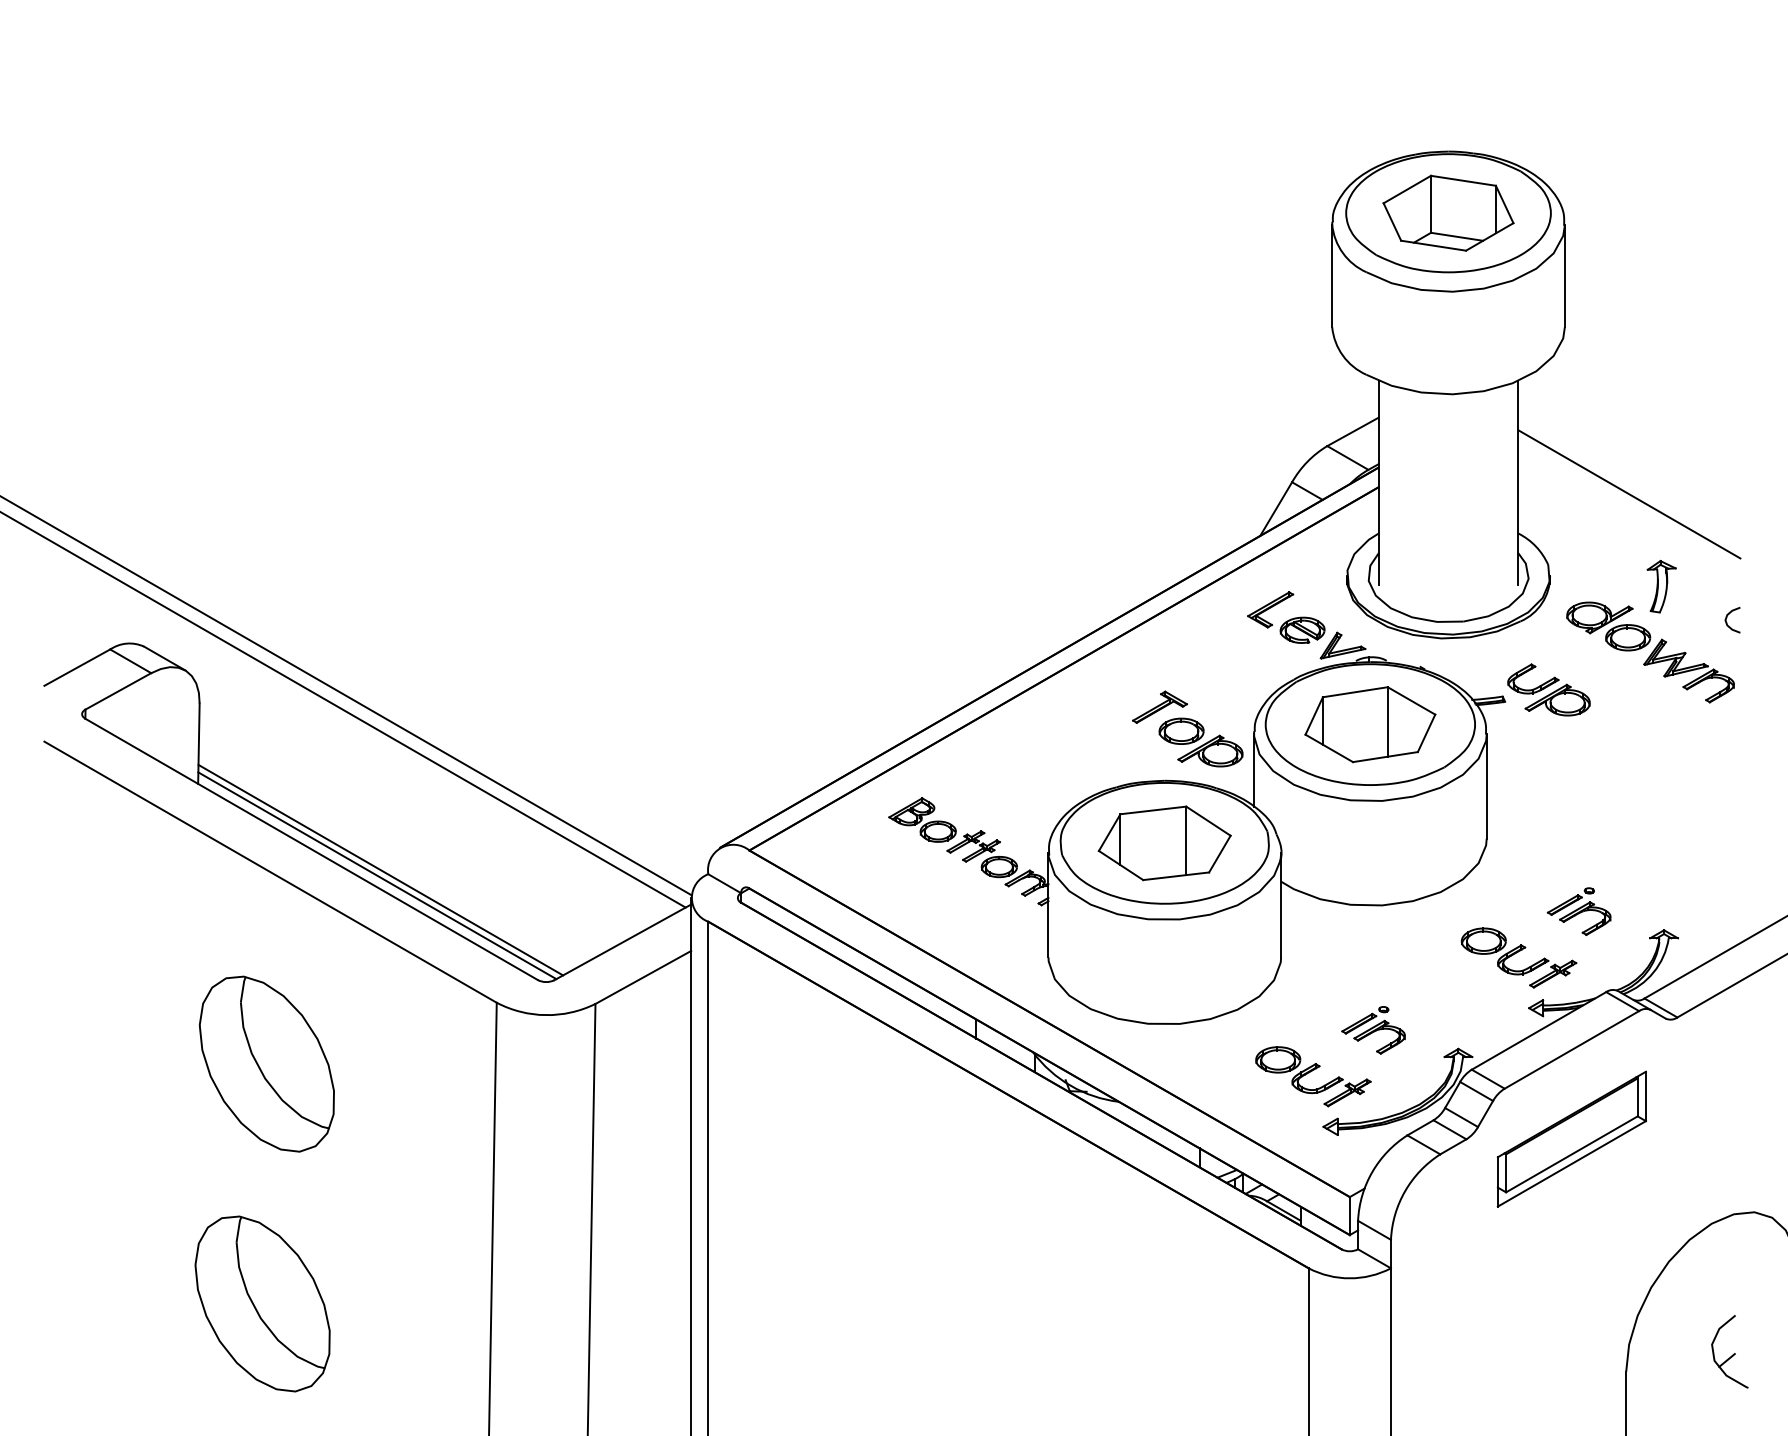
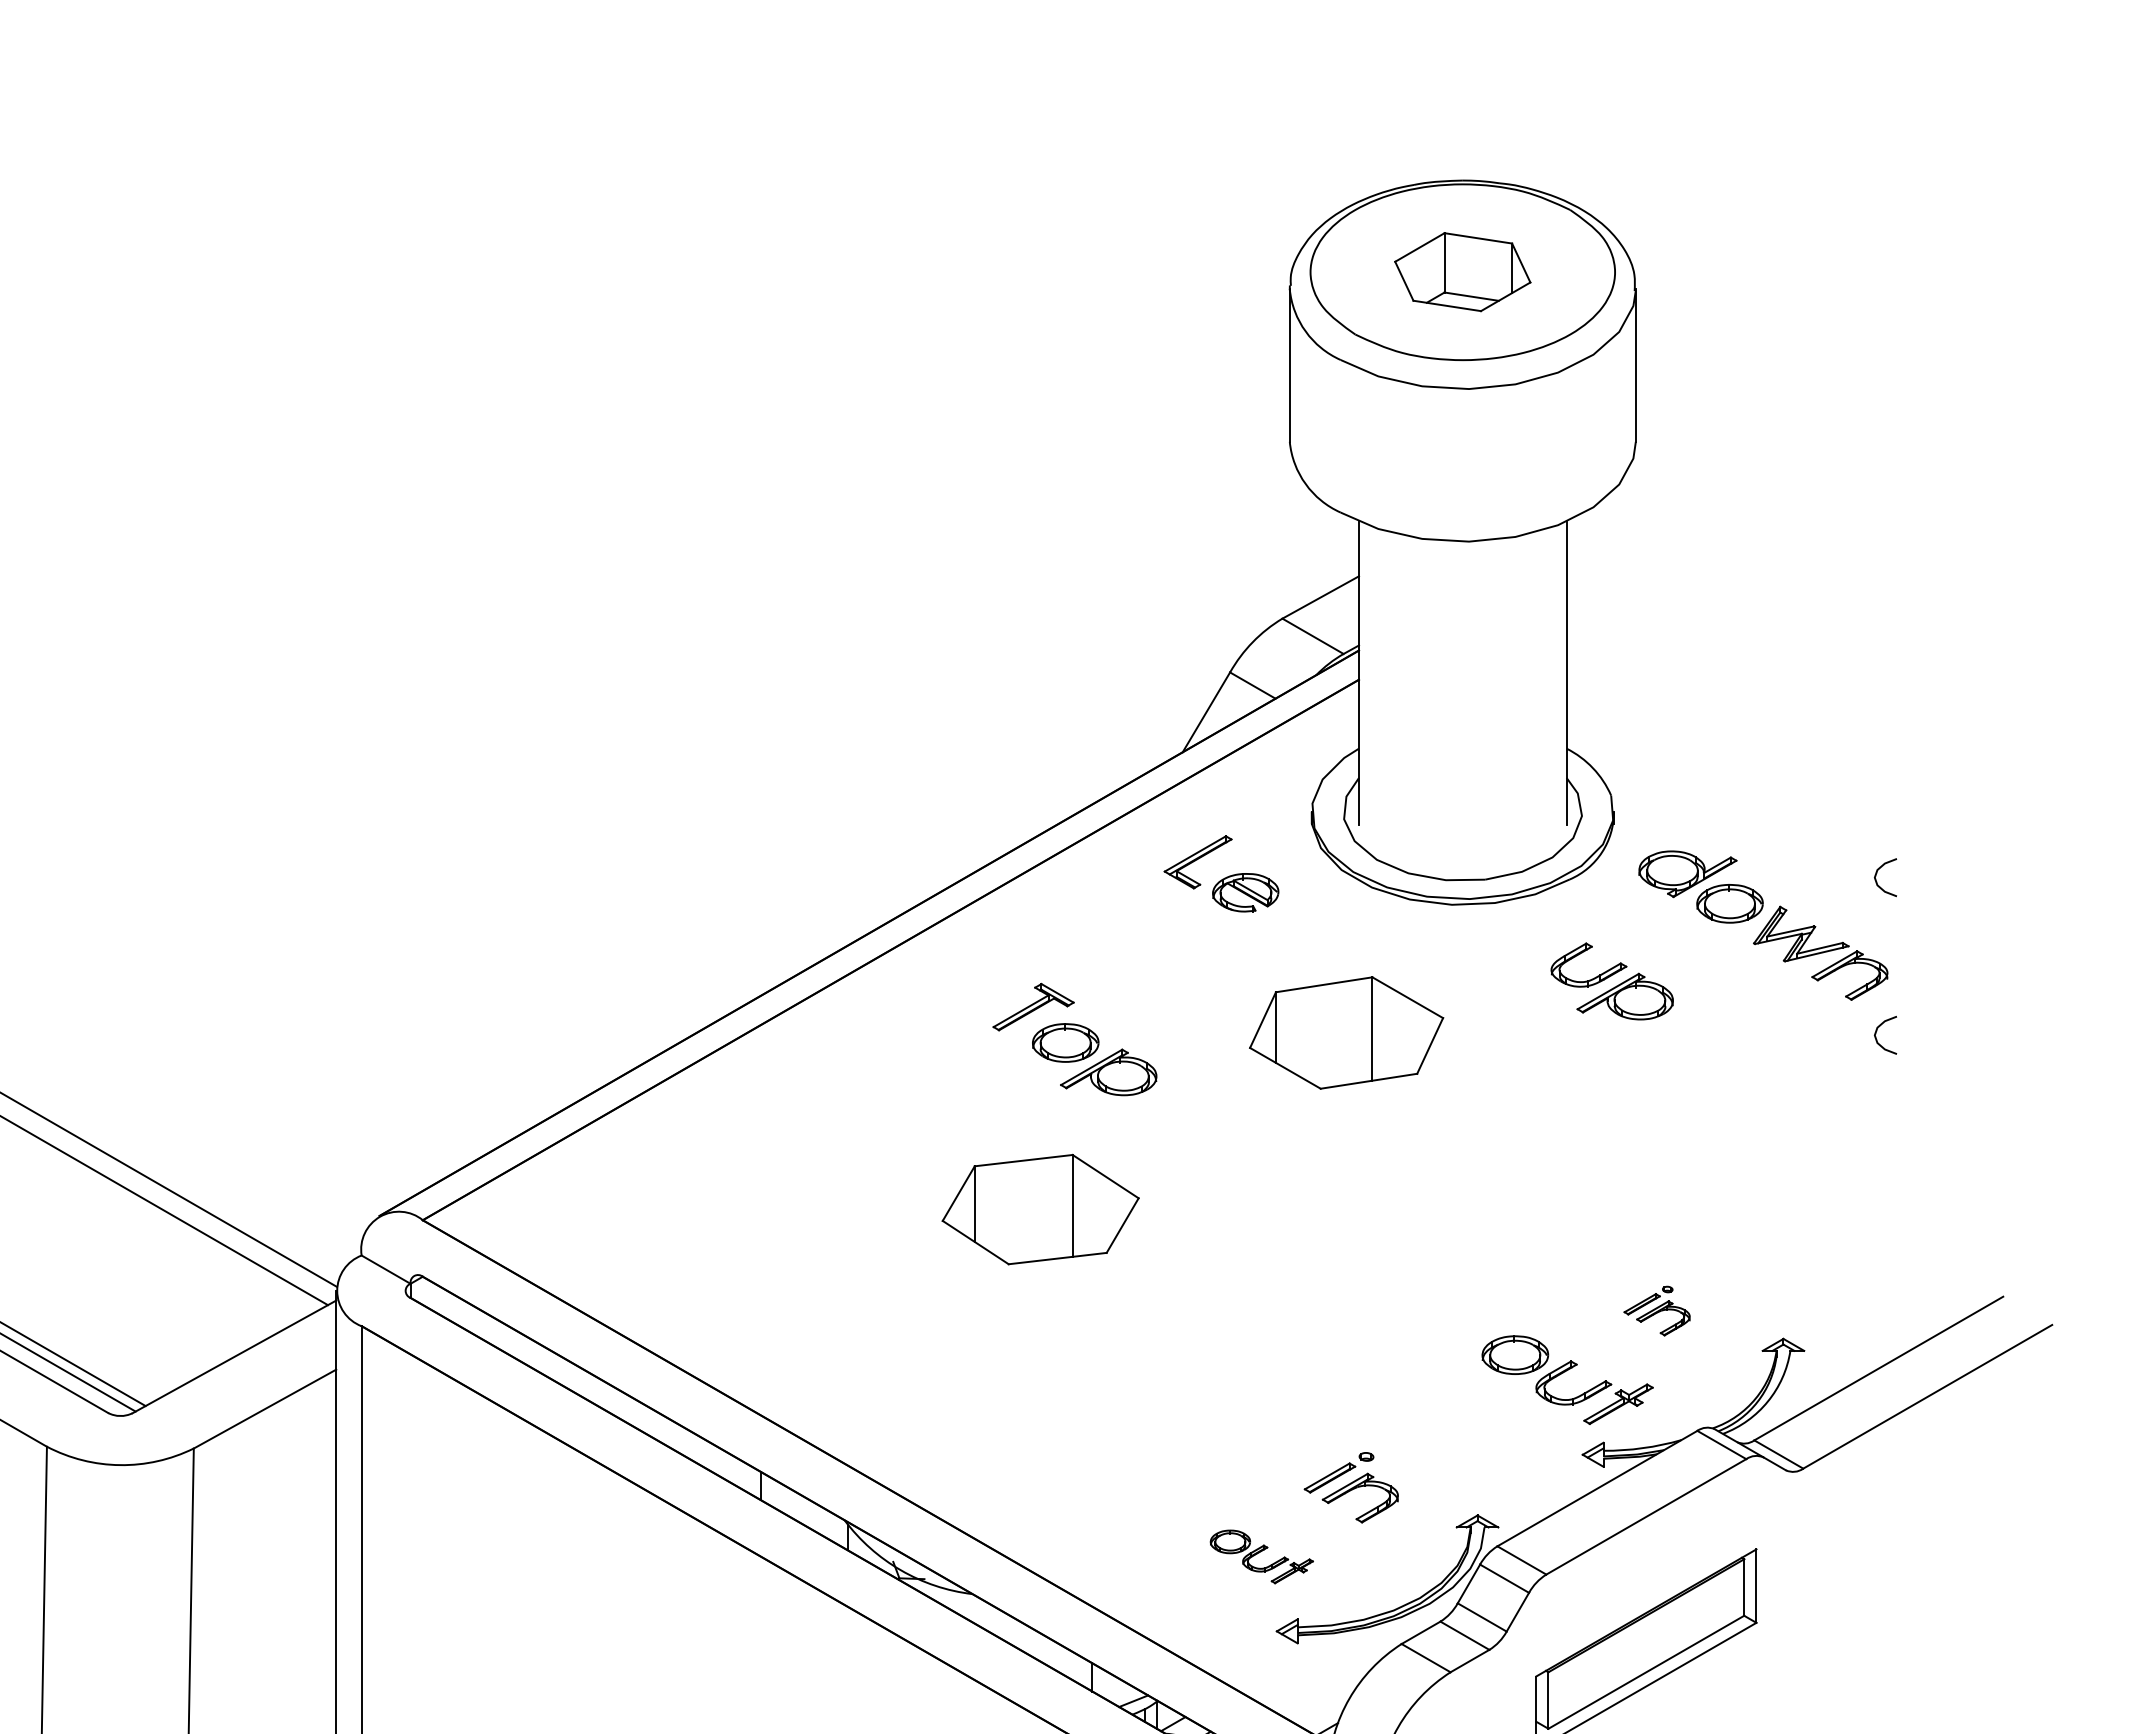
part: (1448, 212) -> (1462, 271), size x0.7
line: (1629, 494) -> (1732, 690), removed
part: (1661, 586) -> (1779, 827), removed
curve: (1727, 728) -> (1877, 1038), added
part: (1197, 827) -> (1089, 1186), removed
part: (1578, 911) -> (1656, 1310), size x0.7
part: (1313, 1076) -> (1261, 1556), size x0.6

